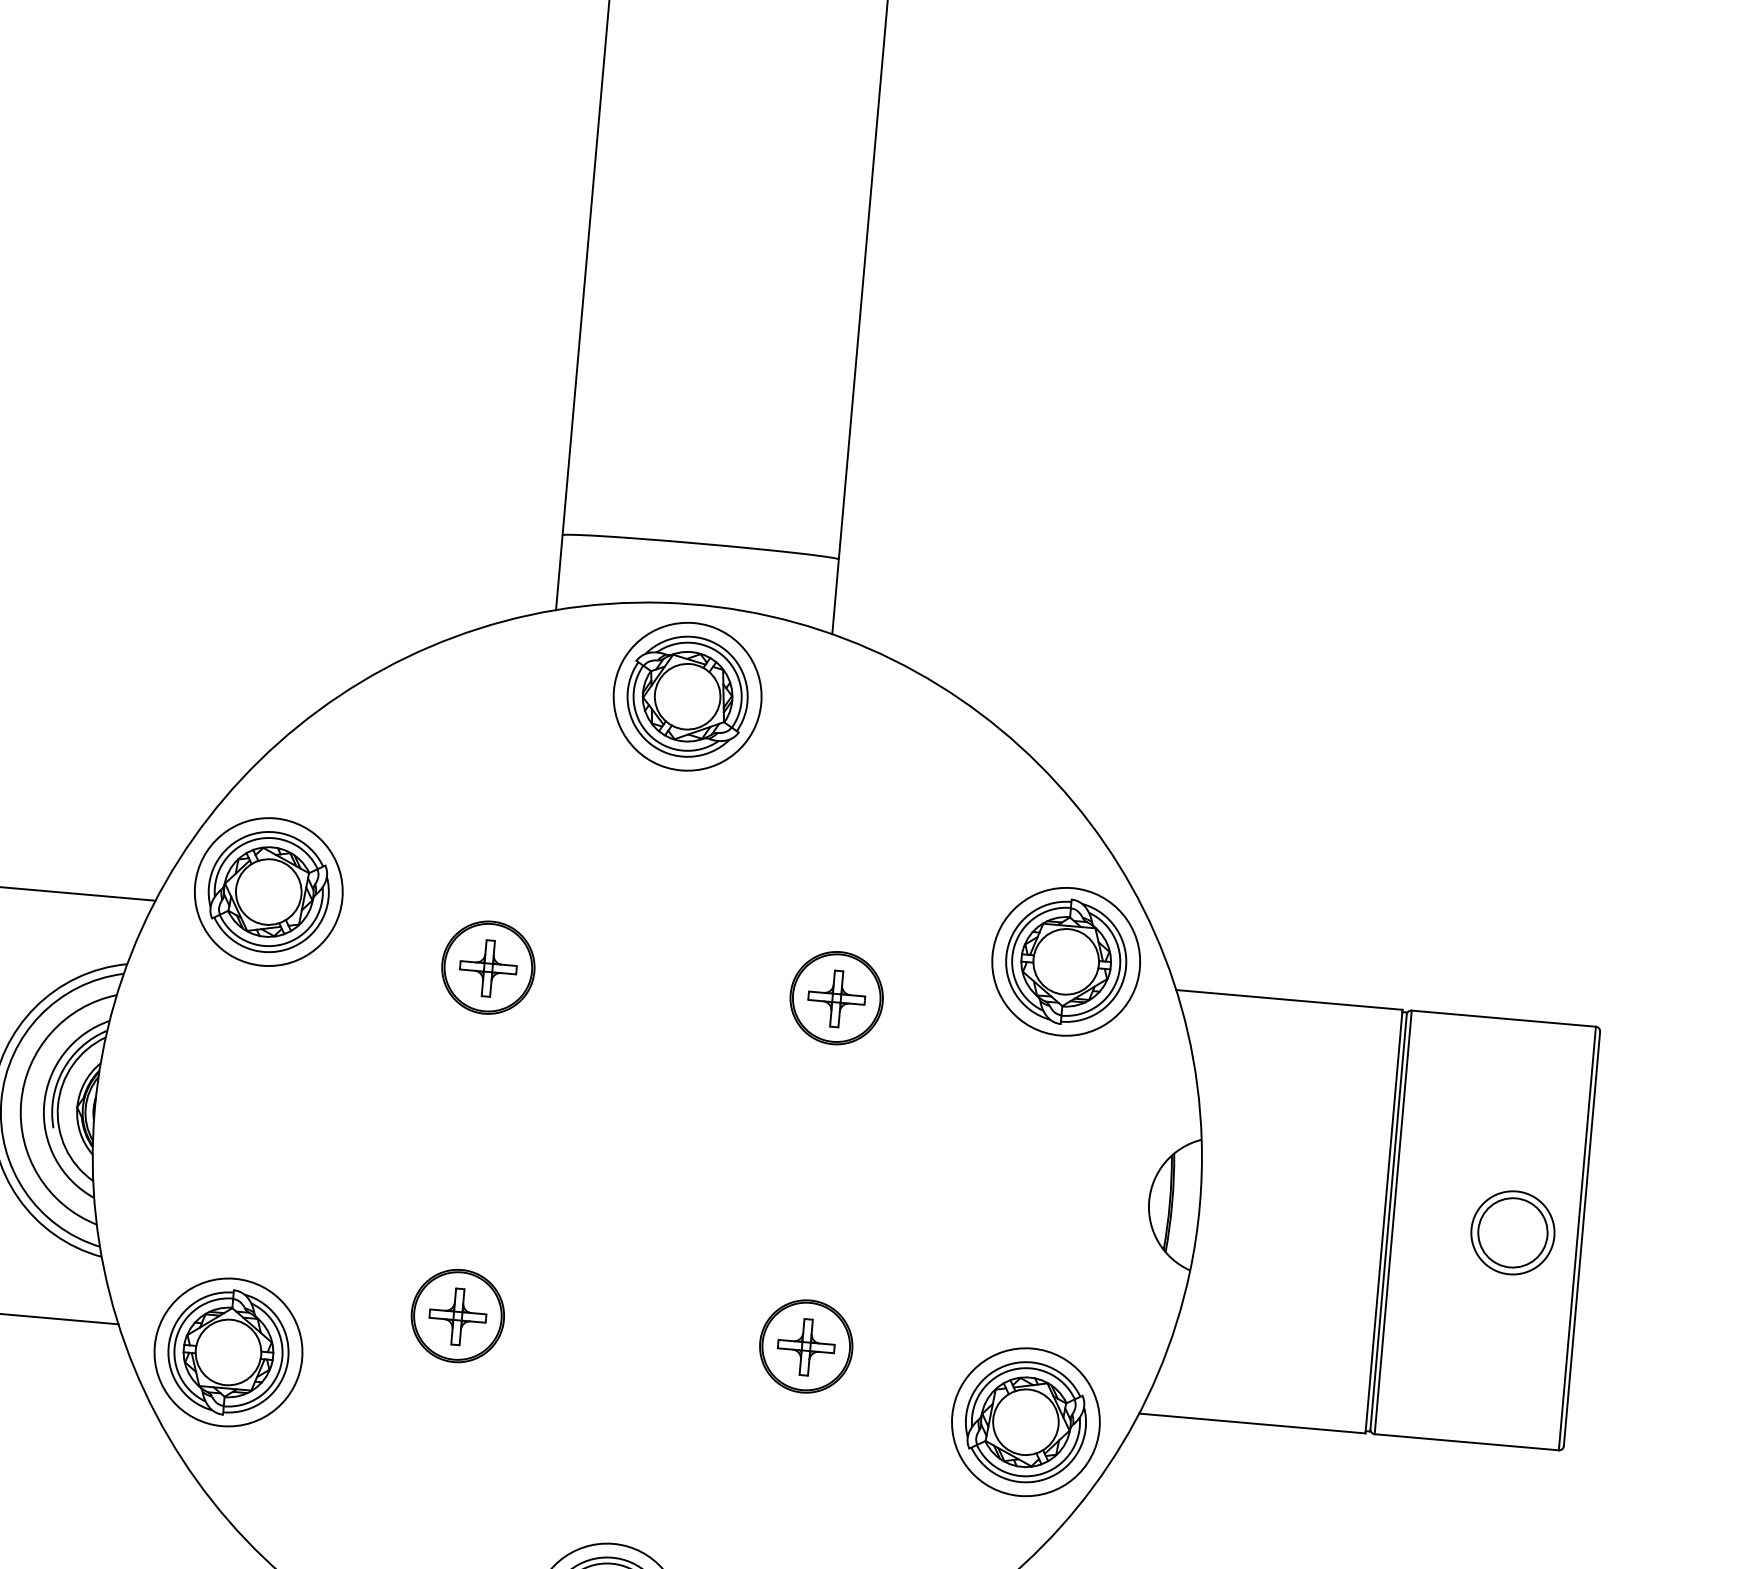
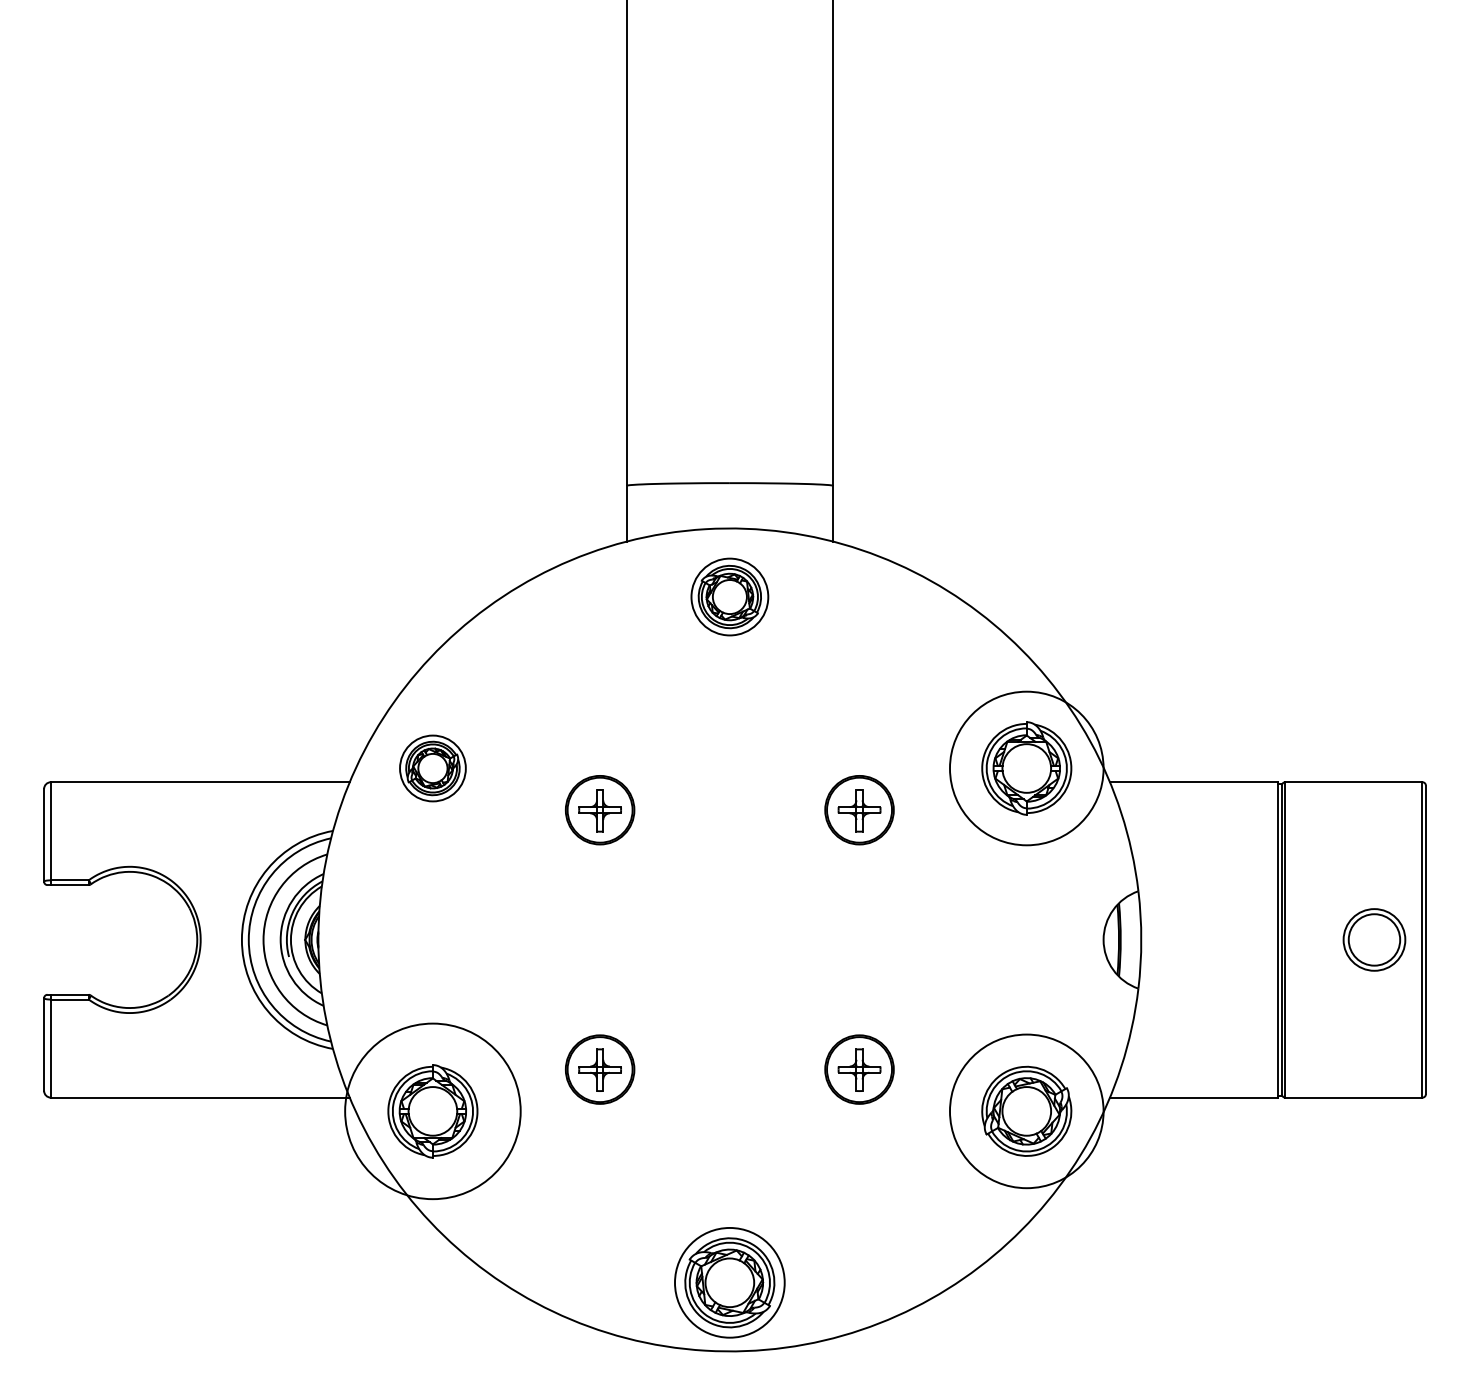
part: (687, 695) -> (729, 596), size x0.7
part: (268, 892) -> (432, 768), size x0.6
circle: (1065, 961) -> (1026, 768), size x1.4
circle: (227, 1352) -> (432, 1111), size x1.6
circle: (1025, 1422) -> (1026, 1111), size x1.4

